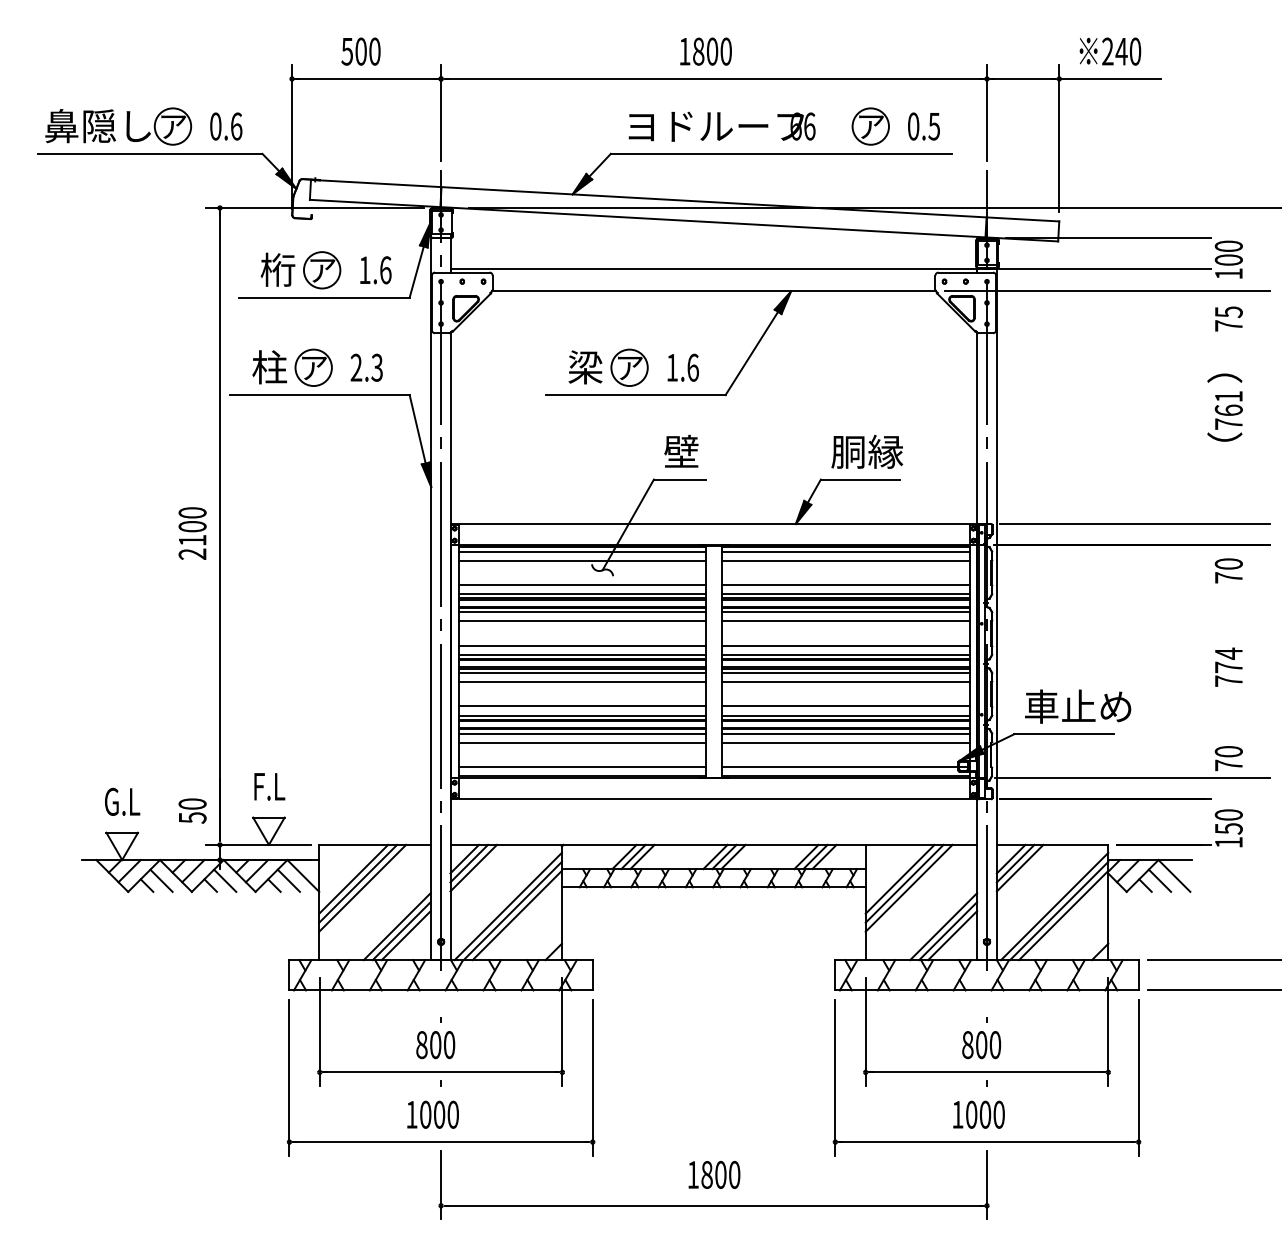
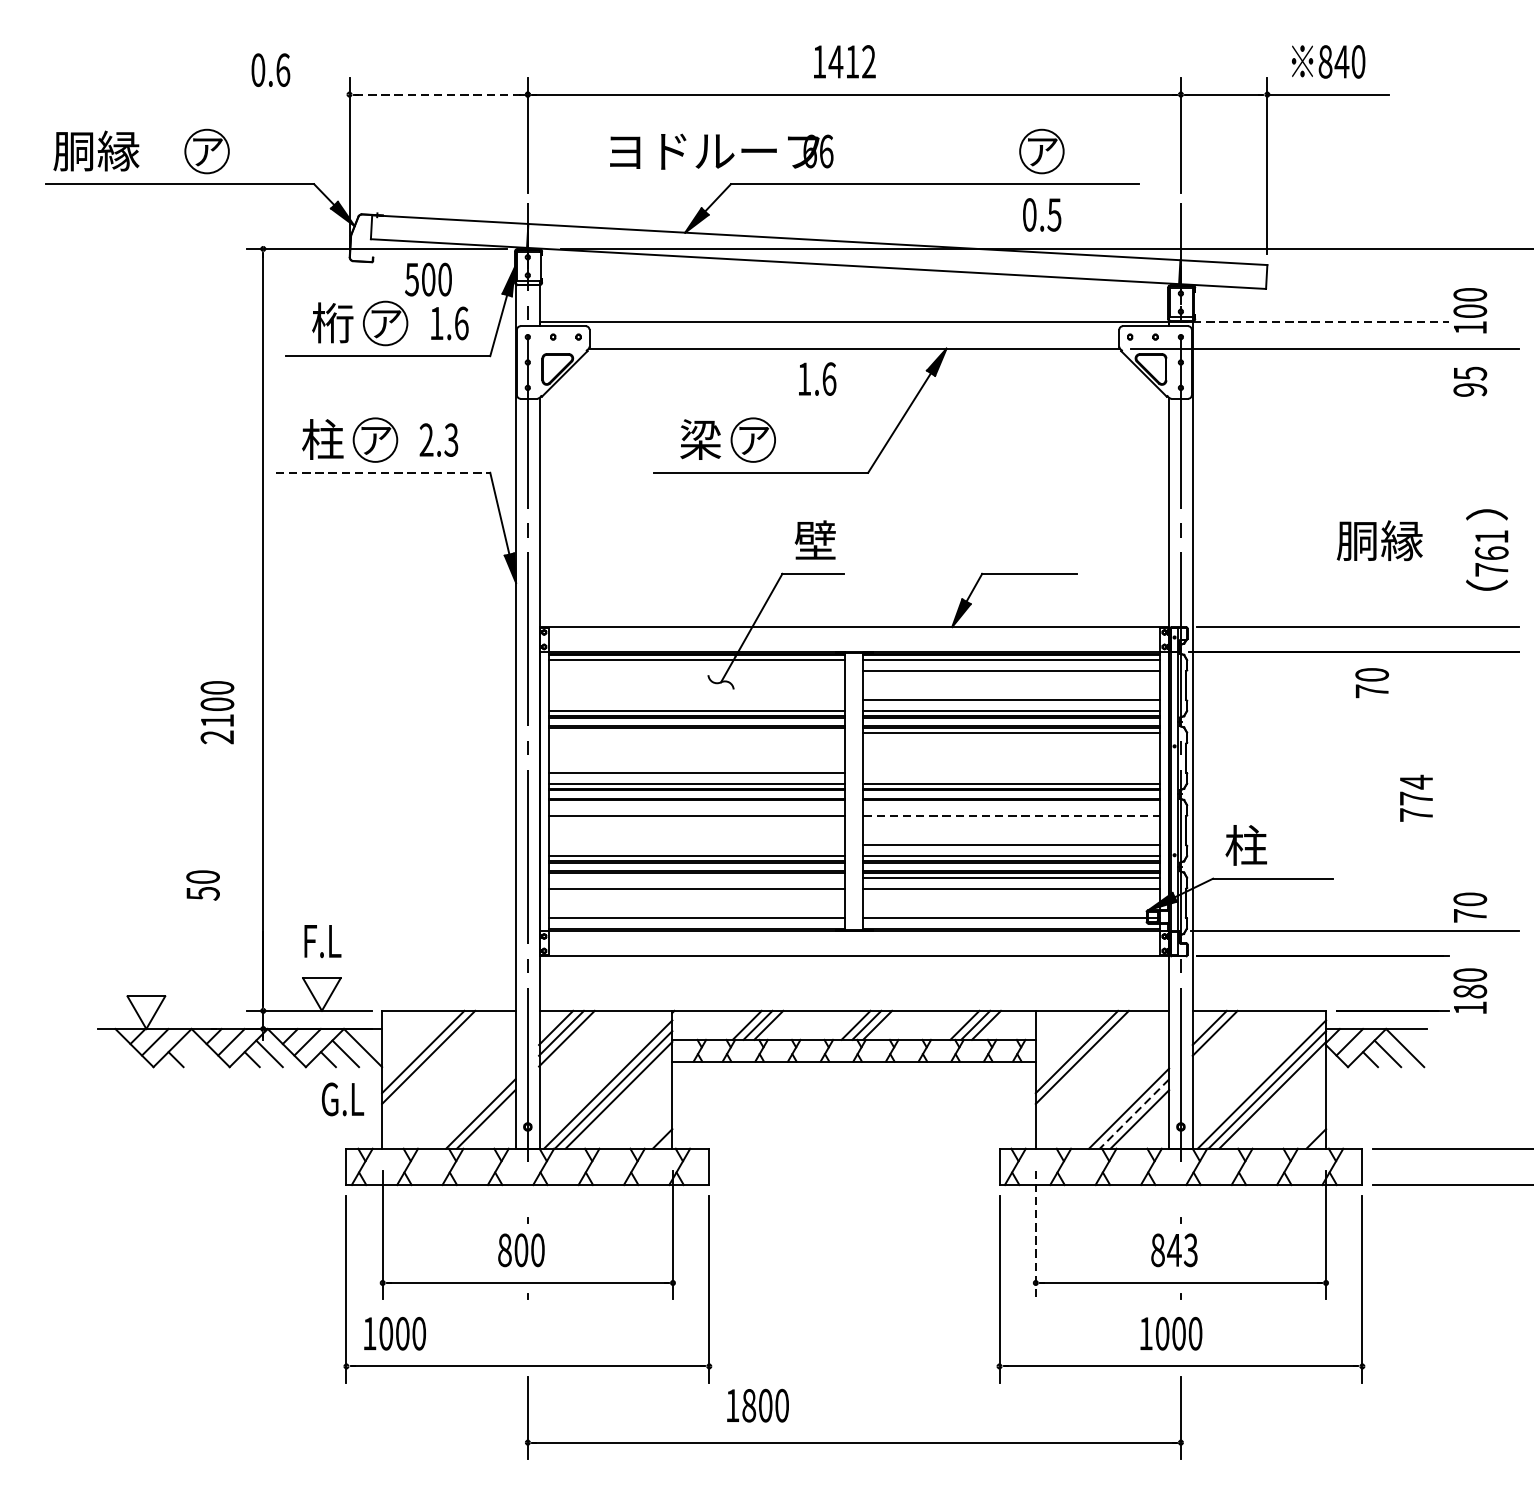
text: (360, 51) -> (427, 279), moved
text: (711, 51) -> (851, 61), 1800 -> 1412
text: (1107, 51) -> (1325, 61), 240 -> 840
line: (366, 78) -> (438, 94), solid -> dashed
text: (97, 126) -> (116, 151), 鼻隠し -> 胴縁
text: (226, 126) -> (271, 70), moved
text: (721, 126) -> (720, 151), moved
text: (923, 126) -> (1041, 214), moved
line: (1107, 238) -> (1325, 285), removed
line: (1098, 268) -> (1314, 321), solid -> dashed
text: (1228, 325) -> (1469, 389), 75 -> 95
text: (682, 367) -> (816, 378), moved
line: (320, 395) -> (383, 473), solid -> dashed
text: (1224, 407) -> (1486, 549), moved
text: (867, 451) -> (1380, 540), moved
text: (192, 533) -> (217, 712), moved
line: (582, 560) -> (697, 670), removed
text: (1228, 570) -> (1371, 682), moved
line: (582, 585) -> (697, 700), removed
line: (582, 612) -> (697, 732), removed
line: (582, 621) -> (697, 743), removed
line: (845, 621) -> (1011, 743), removed
line: (845, 645) -> (1011, 772), removed
text: (1228, 666) -> (1415, 797), moved
line: (582, 672) -> (697, 804), removed
line: (845, 672) -> (1011, 804), removed
line: (845, 682) -> (1011, 816), solid -> dashed
line: (582, 706) -> (697, 845), removed
text: (1077, 706) -> (1289, 845), 車止め -> 柱
line: (582, 733) -> (697, 877), removed
text: (122, 801) -> (342, 1098), moved
text: (192, 810) -> (202, 884), moved
text: (1228, 828) -> (1469, 991), 150 -> 180
line: (1019, 867) -> (1219, 1037), removed
line: (161, 880) -> (193, 1053), removed
line: (362, 887) -> (433, 1061), removed
line: (908, 887) -> (1087, 1061), removed
line: (396, 926) -> (474, 1108), removed
line: (947, 931) -> (1133, 1114), solid -> dashed
line: (865, 1032) -> (1035, 1235), solid -> dashed
text: (988, 1045) -> (1182, 1250), 800 -> 843
text: (432, 1114) -> (394, 1333), moved
text: (714, 1174) -> (758, 1405), moved

